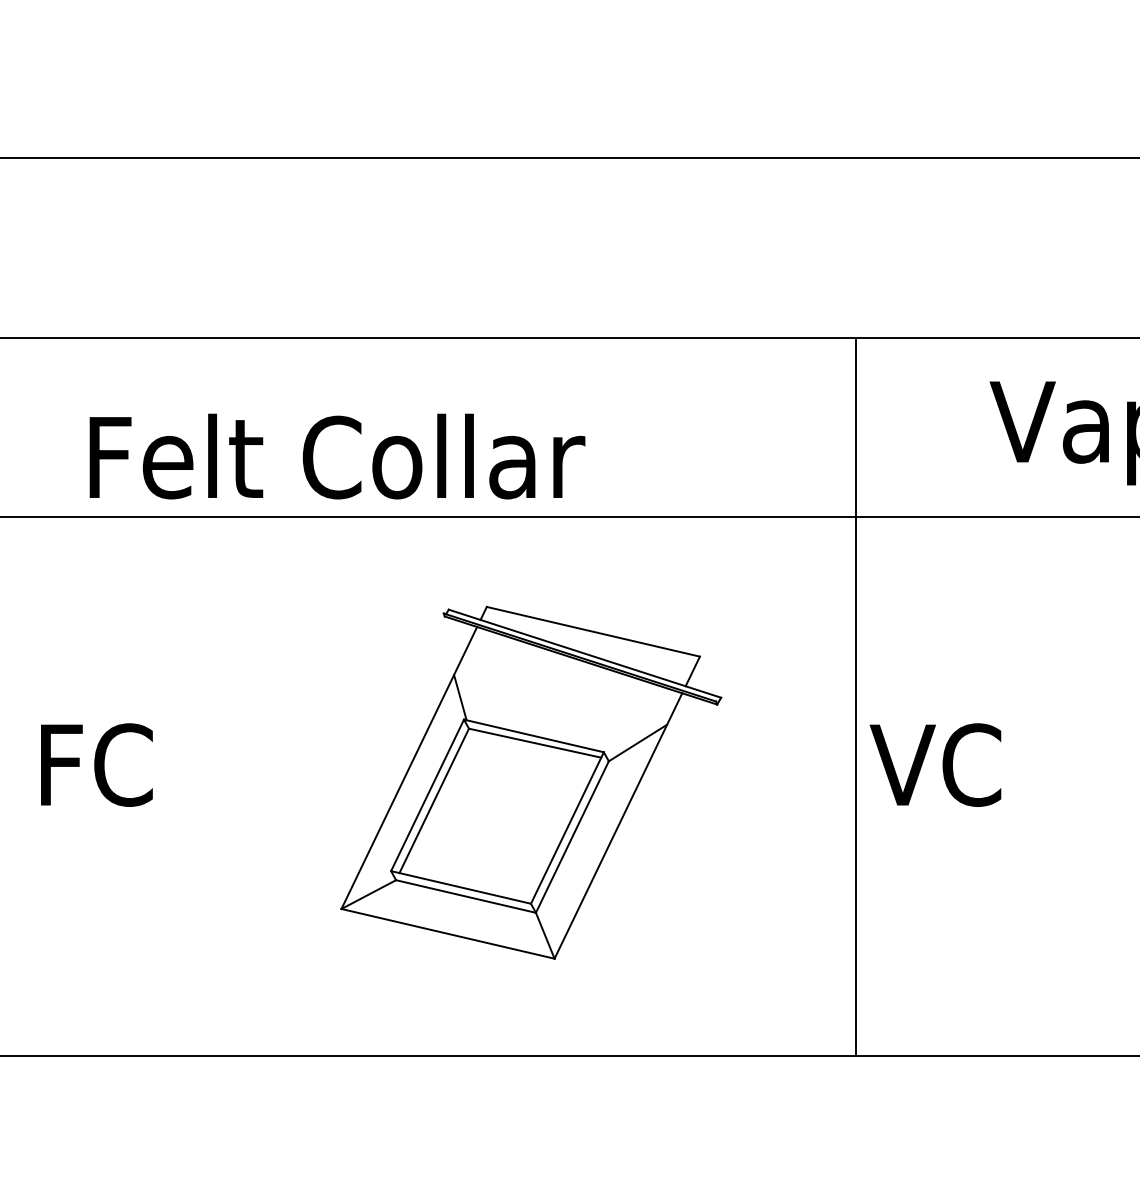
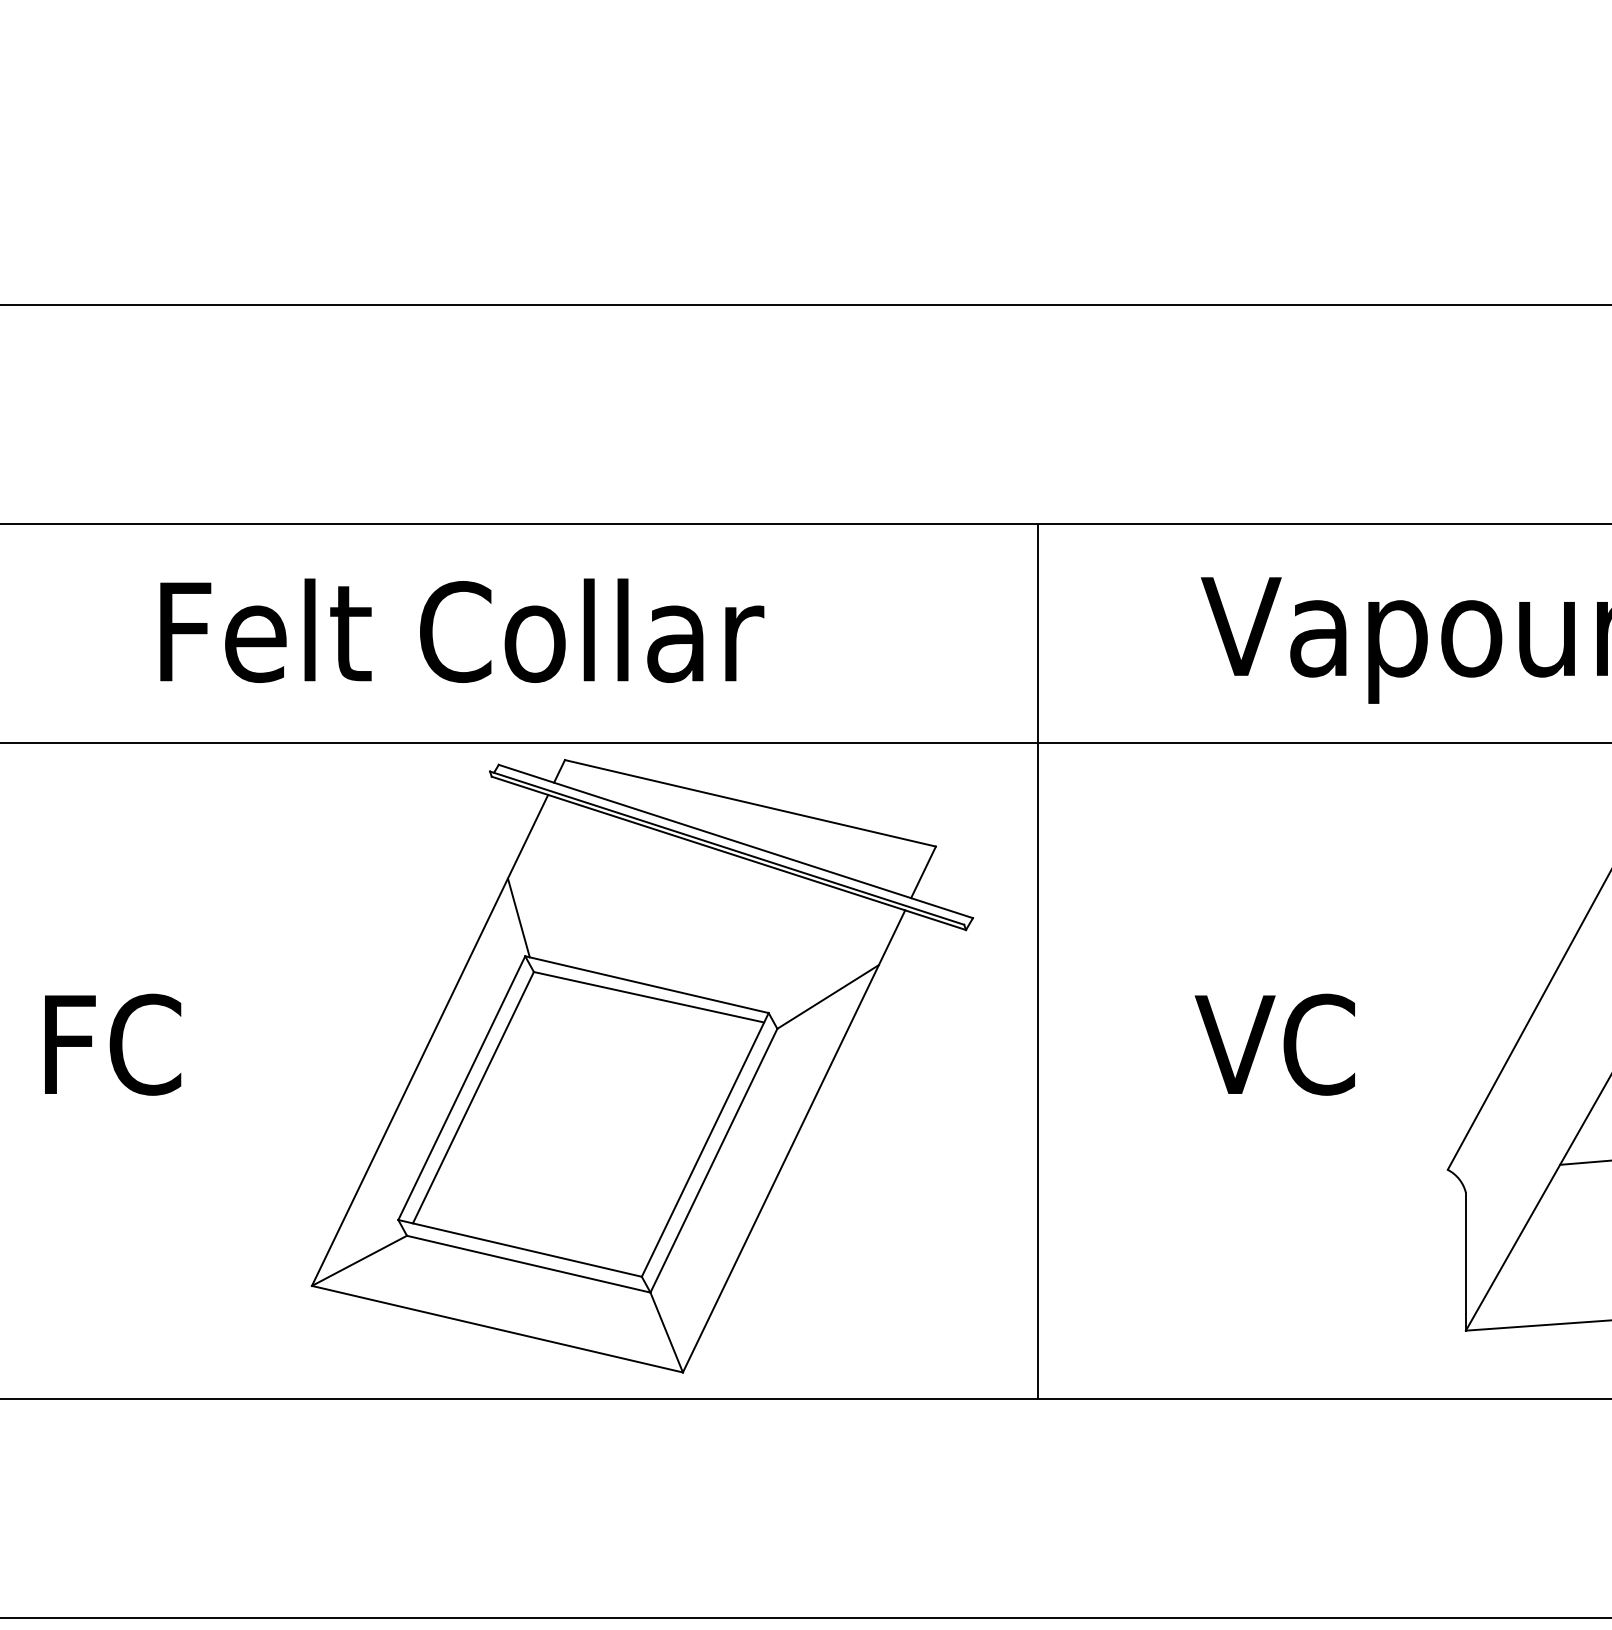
text: (337, 456) -> (462, 630), moved
text: (935, 764) -> (1274, 1044), moved
part: (531, 782) -> (642, 1066), size x1.43

